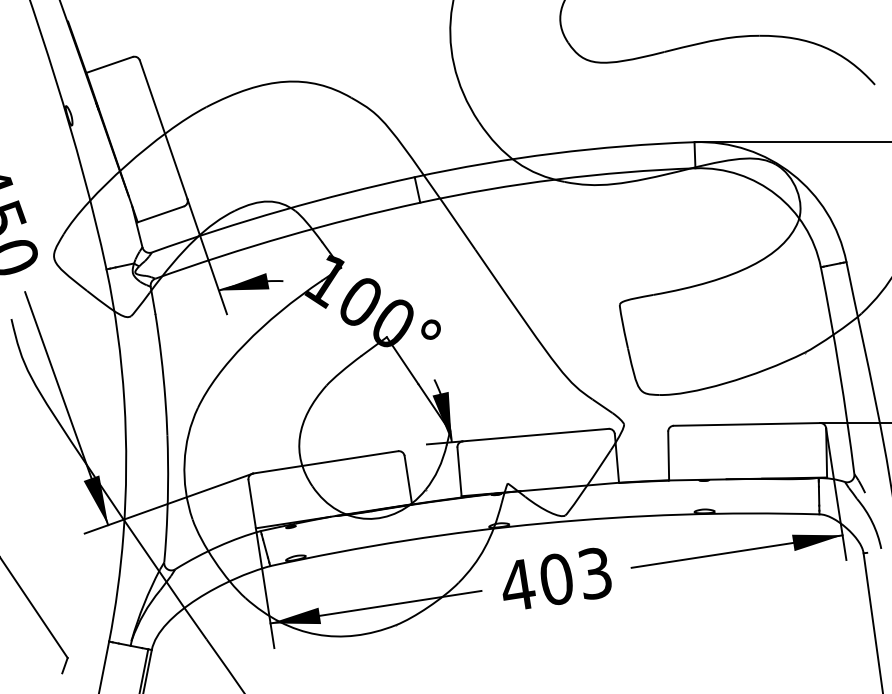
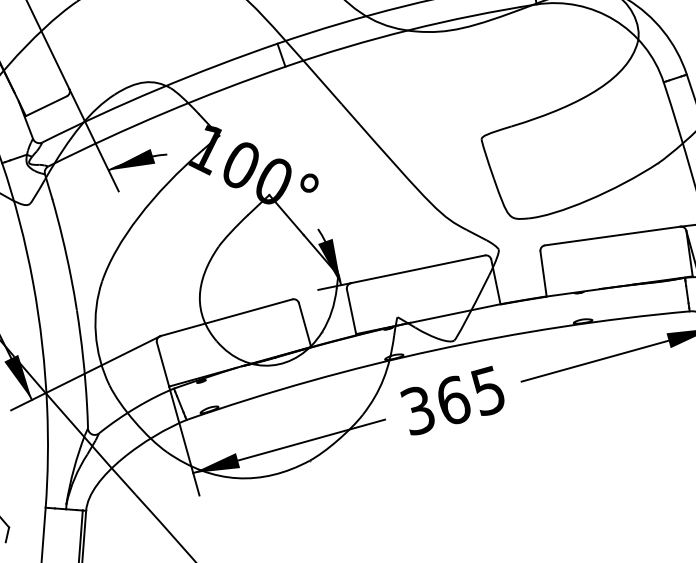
text: (556, 579) -> (453, 400), 403 -> 365

